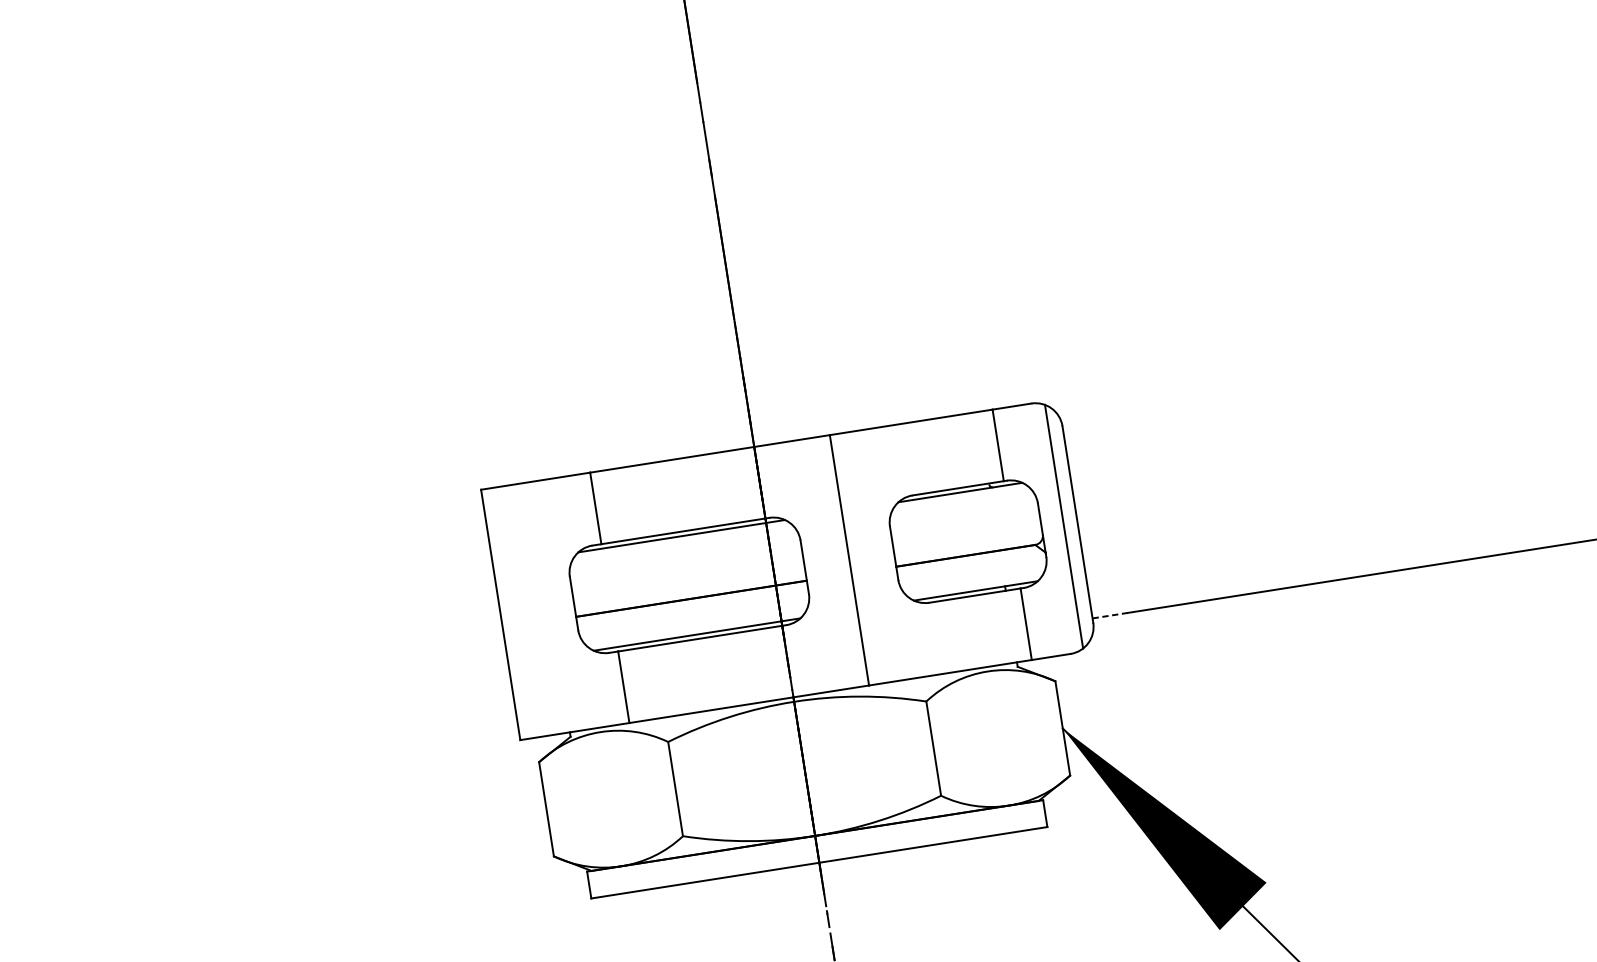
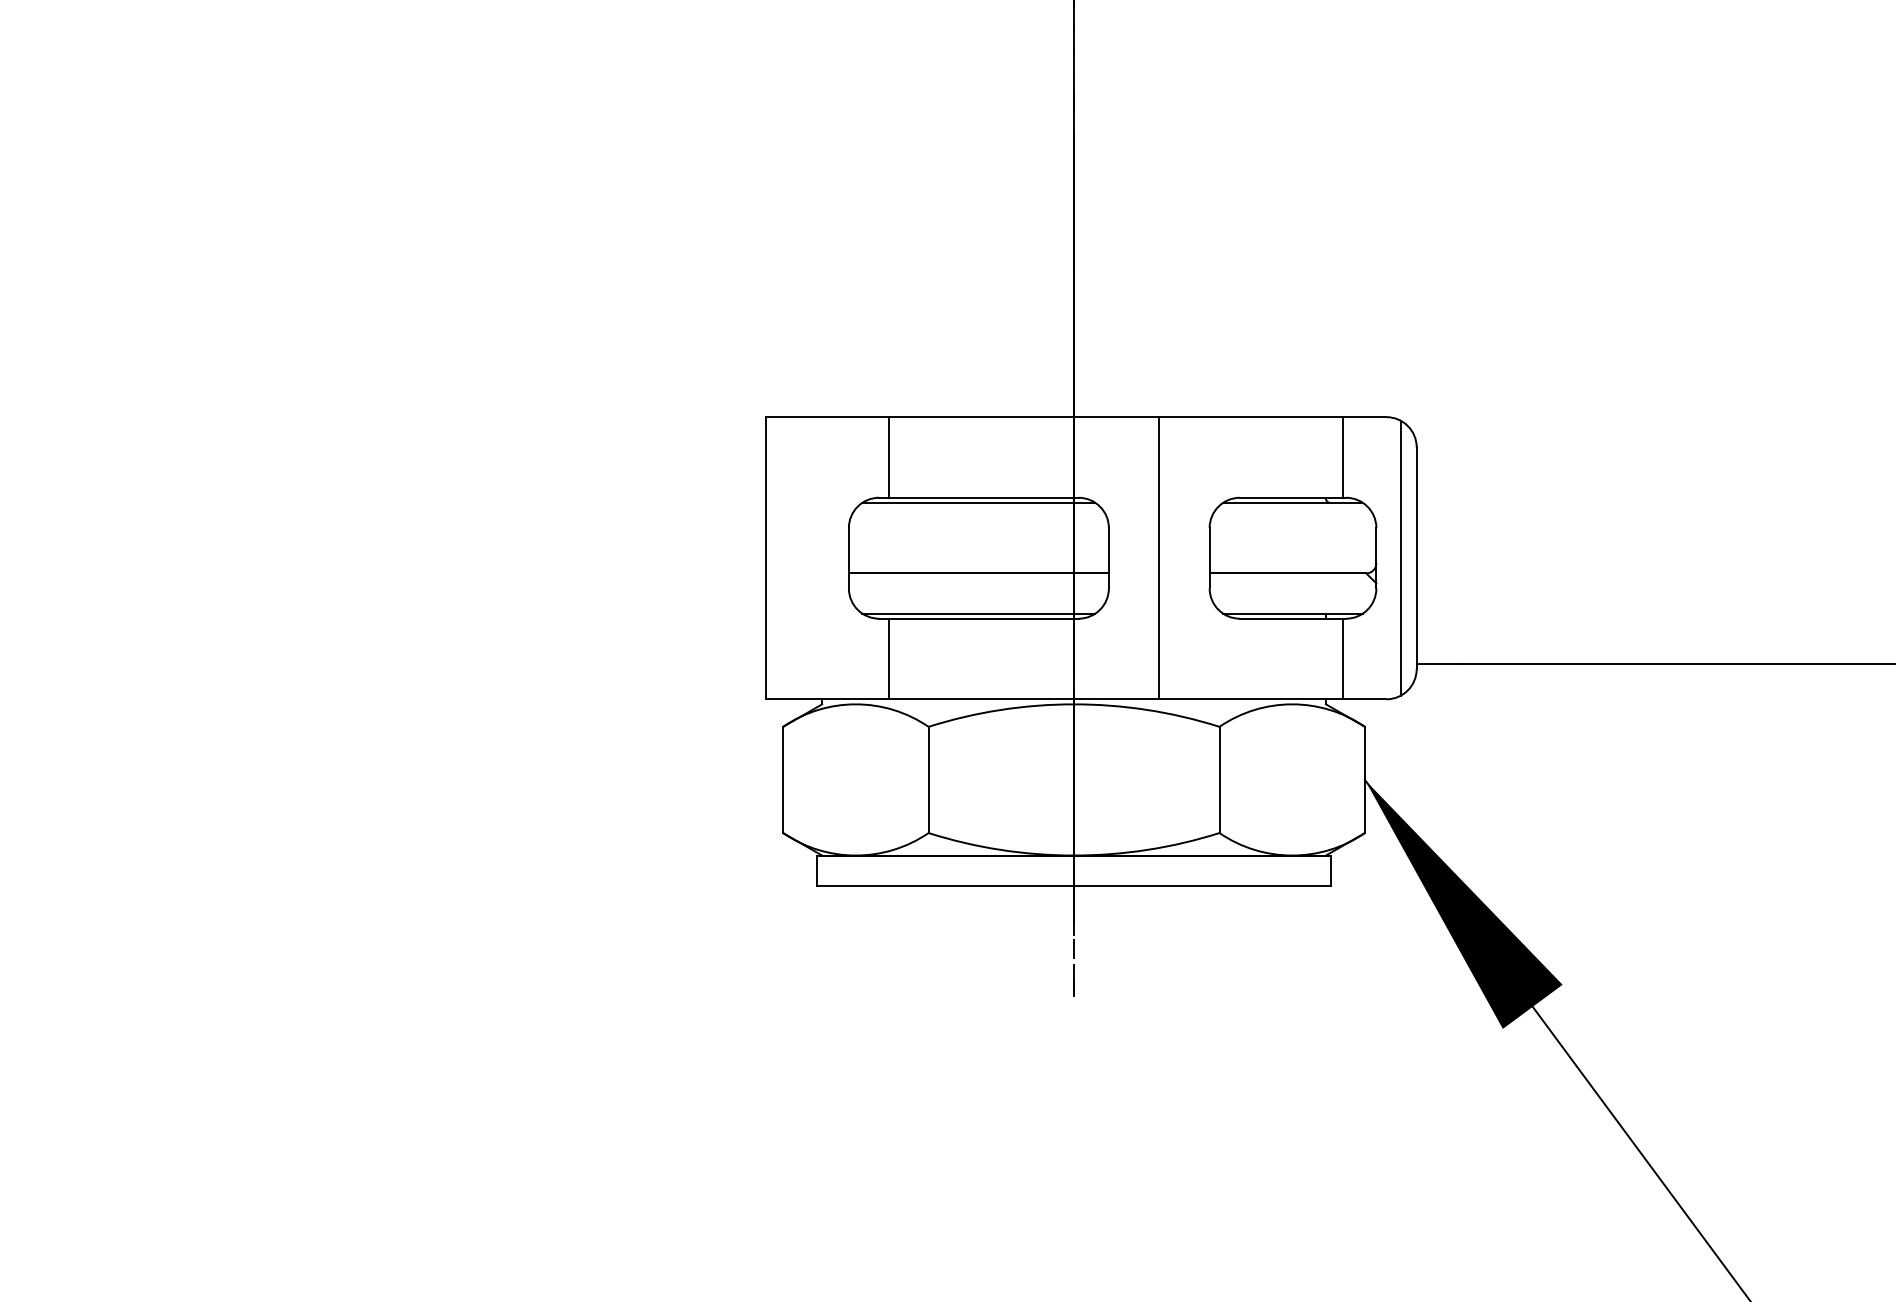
line: (1111, 615) -> (1437, 664), dashed -> solid

